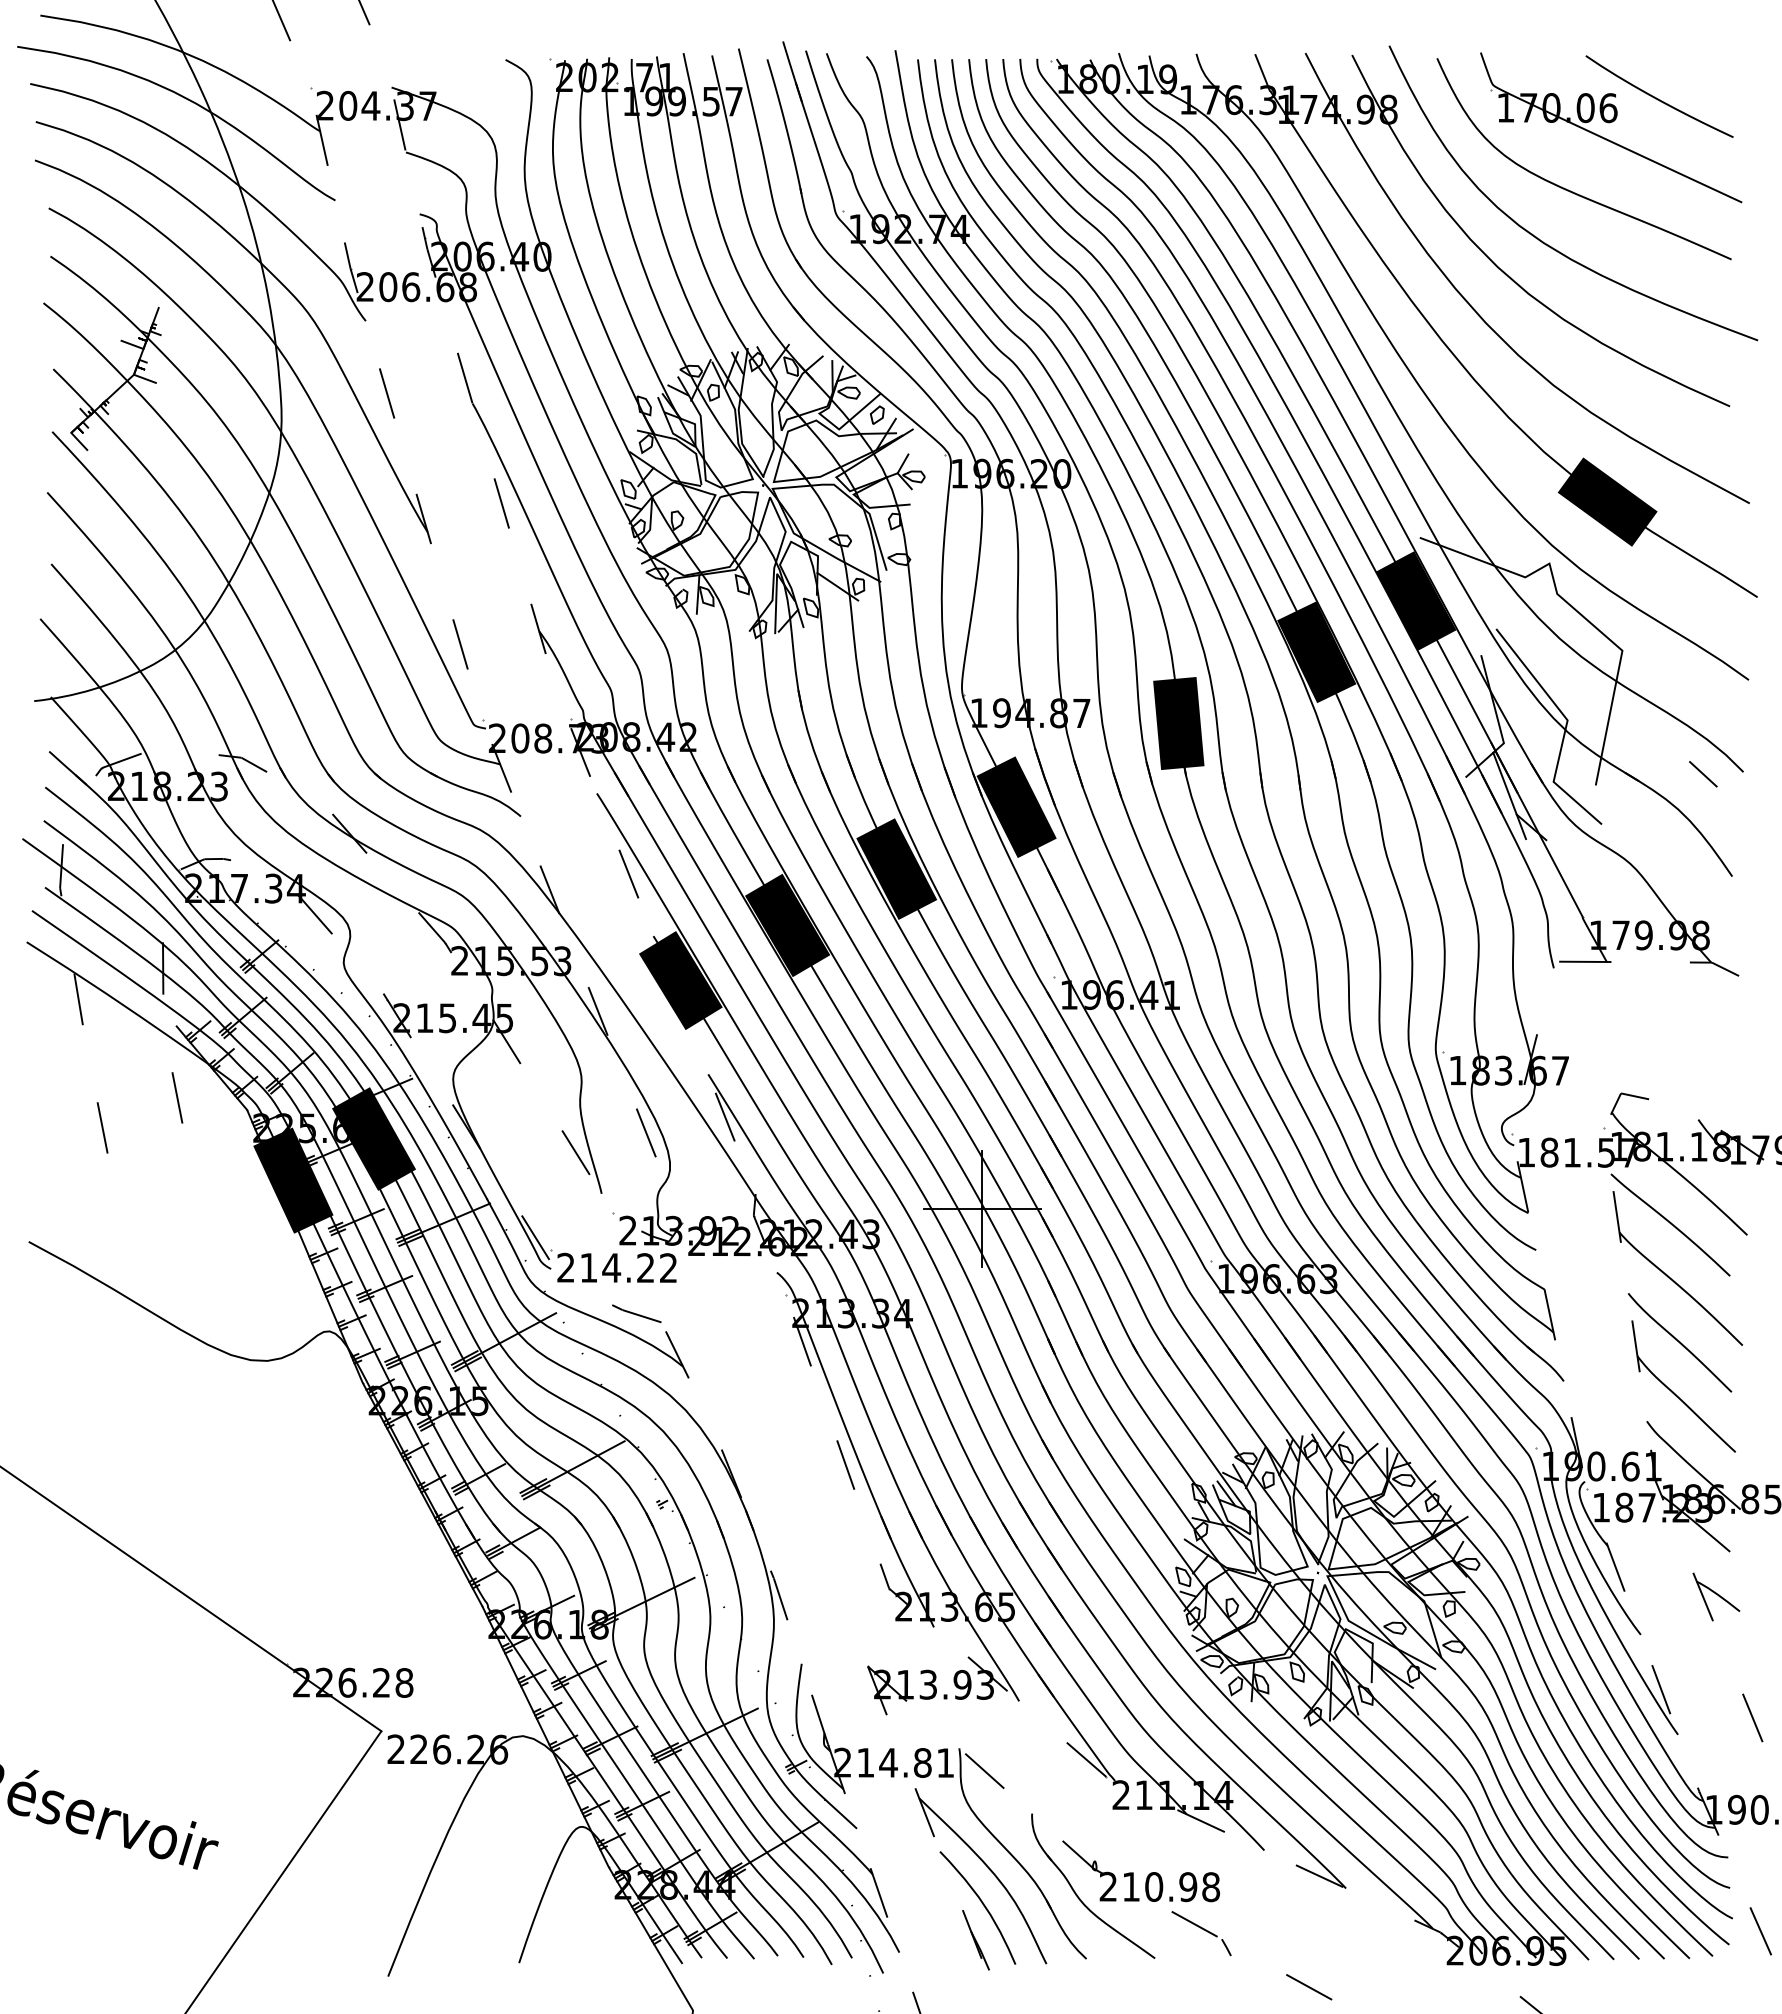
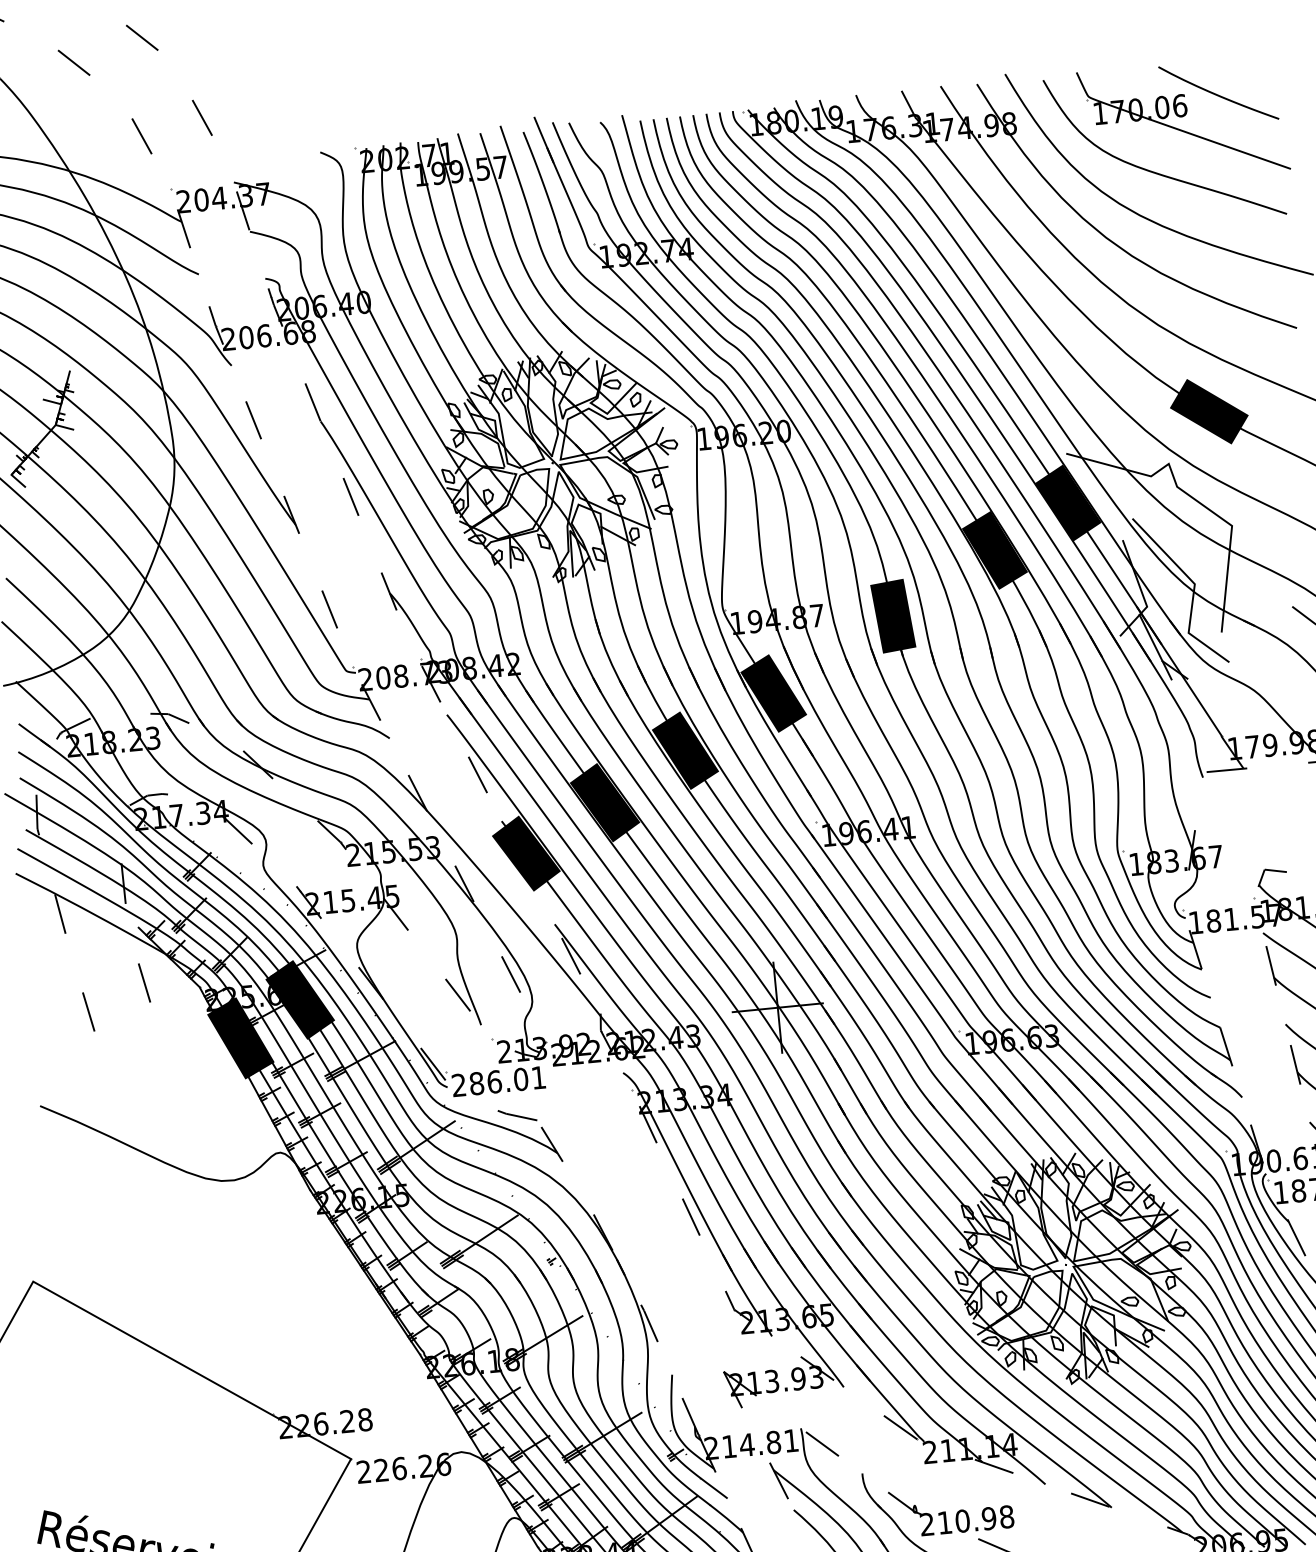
text: (628, 1268) -> (507, 1081), 214.22 -> 286.01

